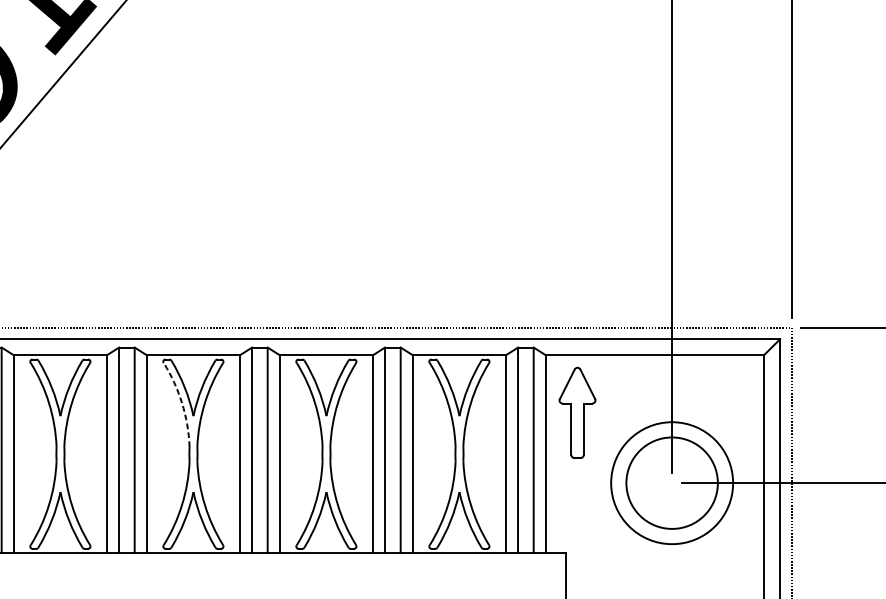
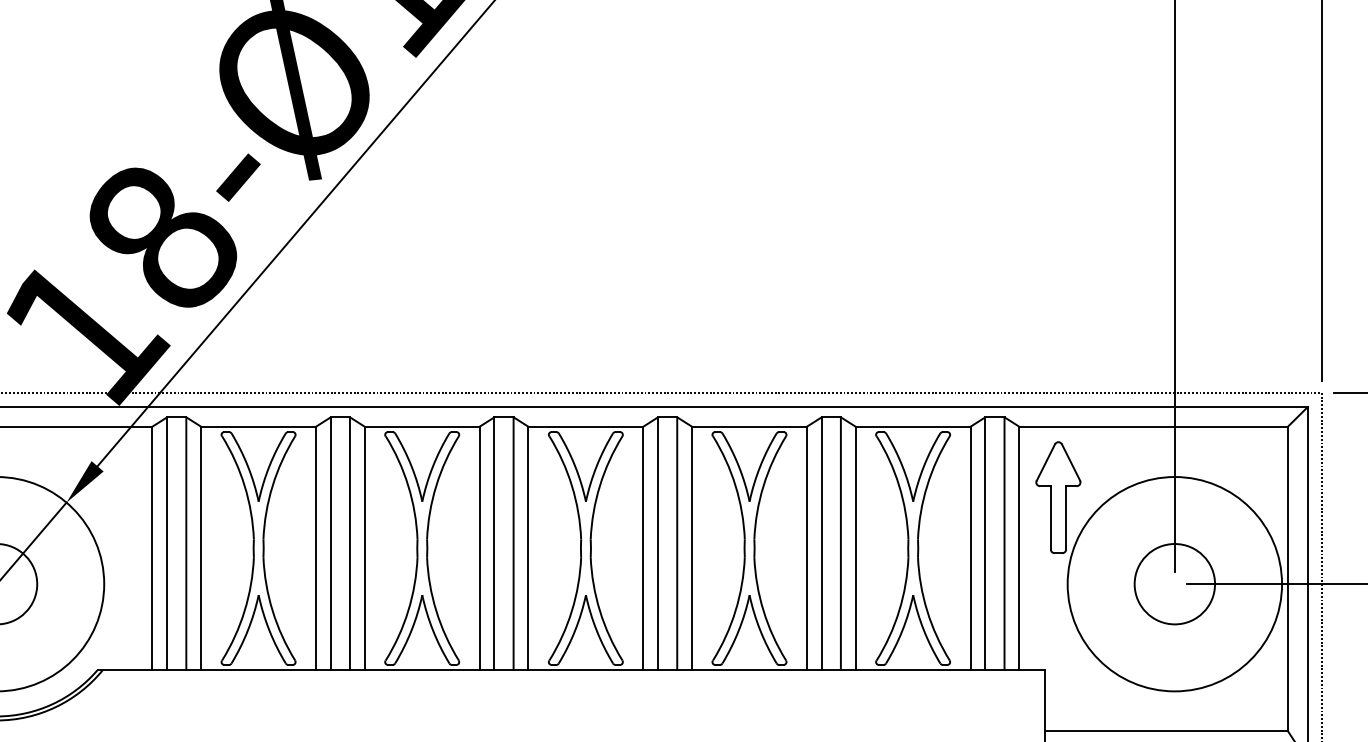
arc: (181, 402) -> (571, 485), dashed -> solid
circle: (671, 483) -> (1174, 584), size x0.71
circle: (671, 483) -> (1174, 584), size x1.43

